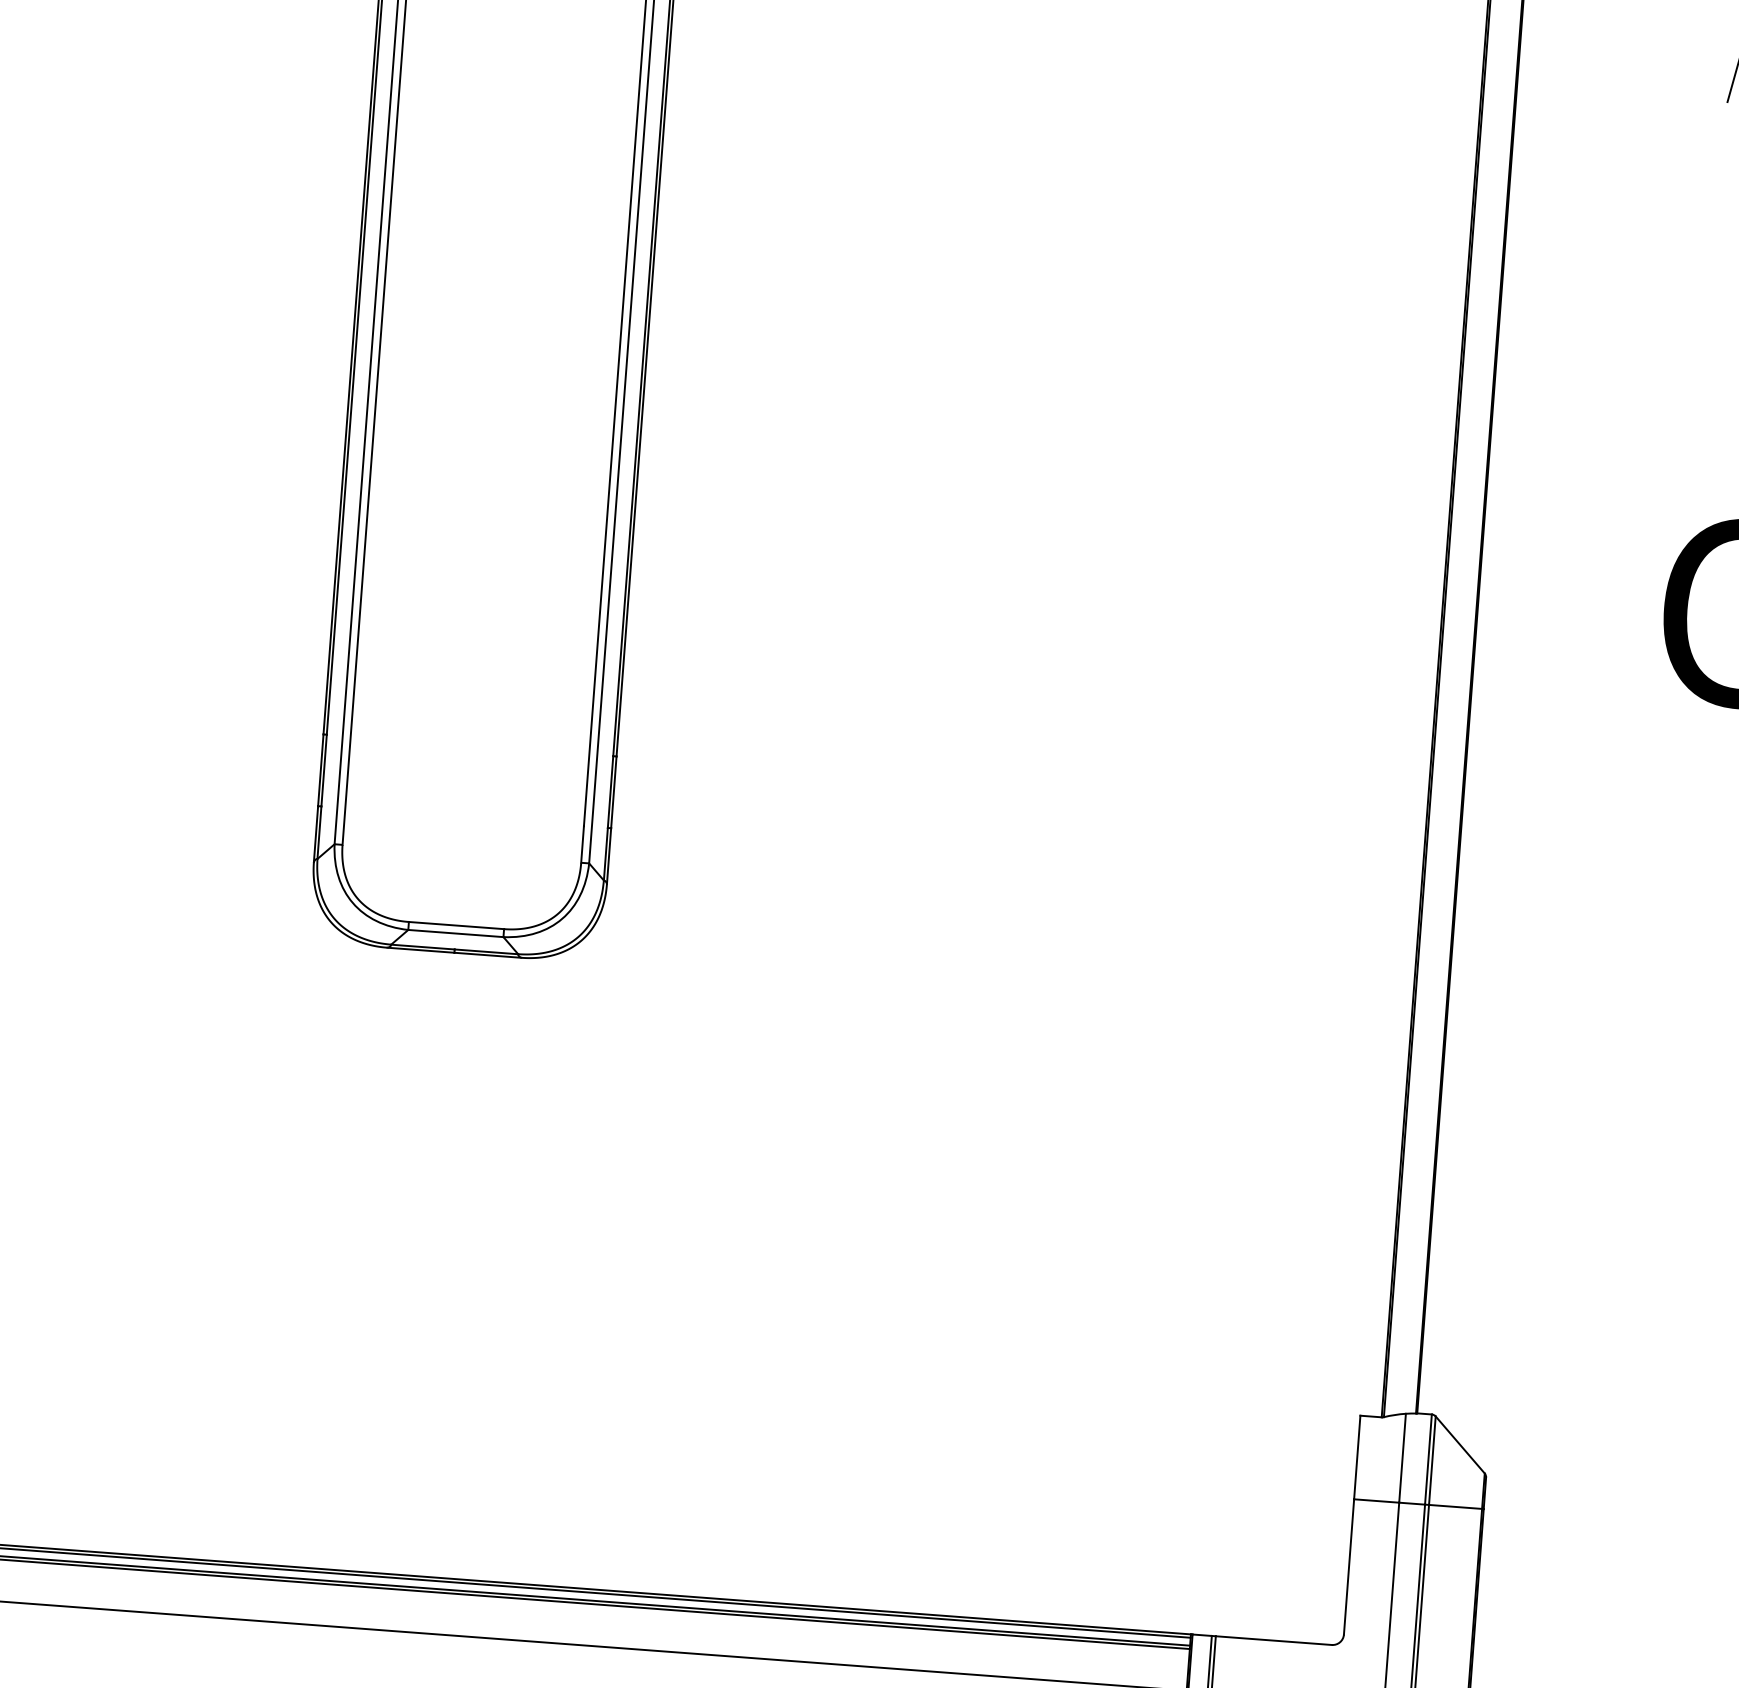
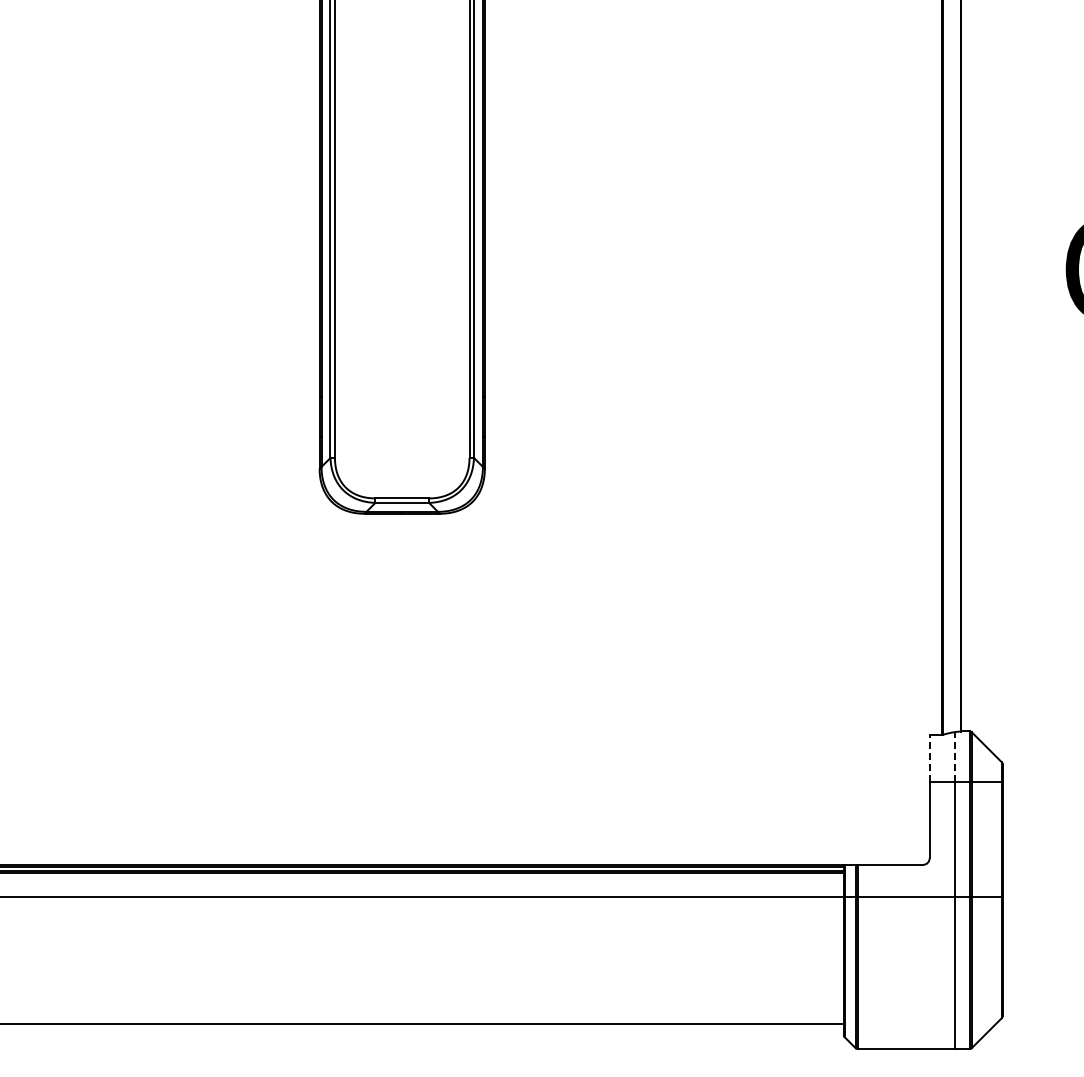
line: (1357, 1457) -> (929, 758), solid -> dashed
line: (1403, 1457) -> (955, 756), solid -> dashed

